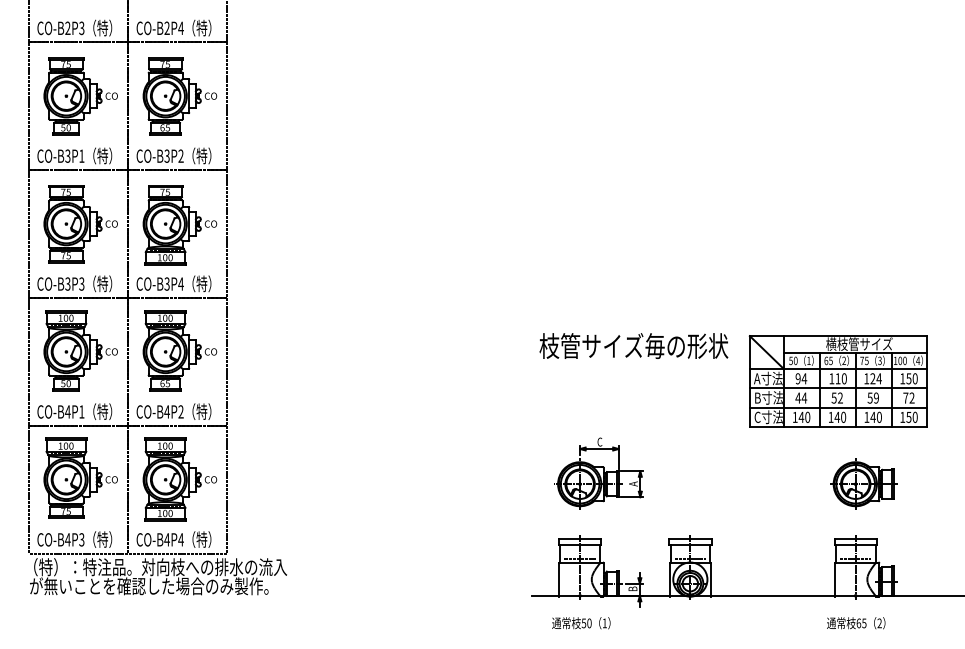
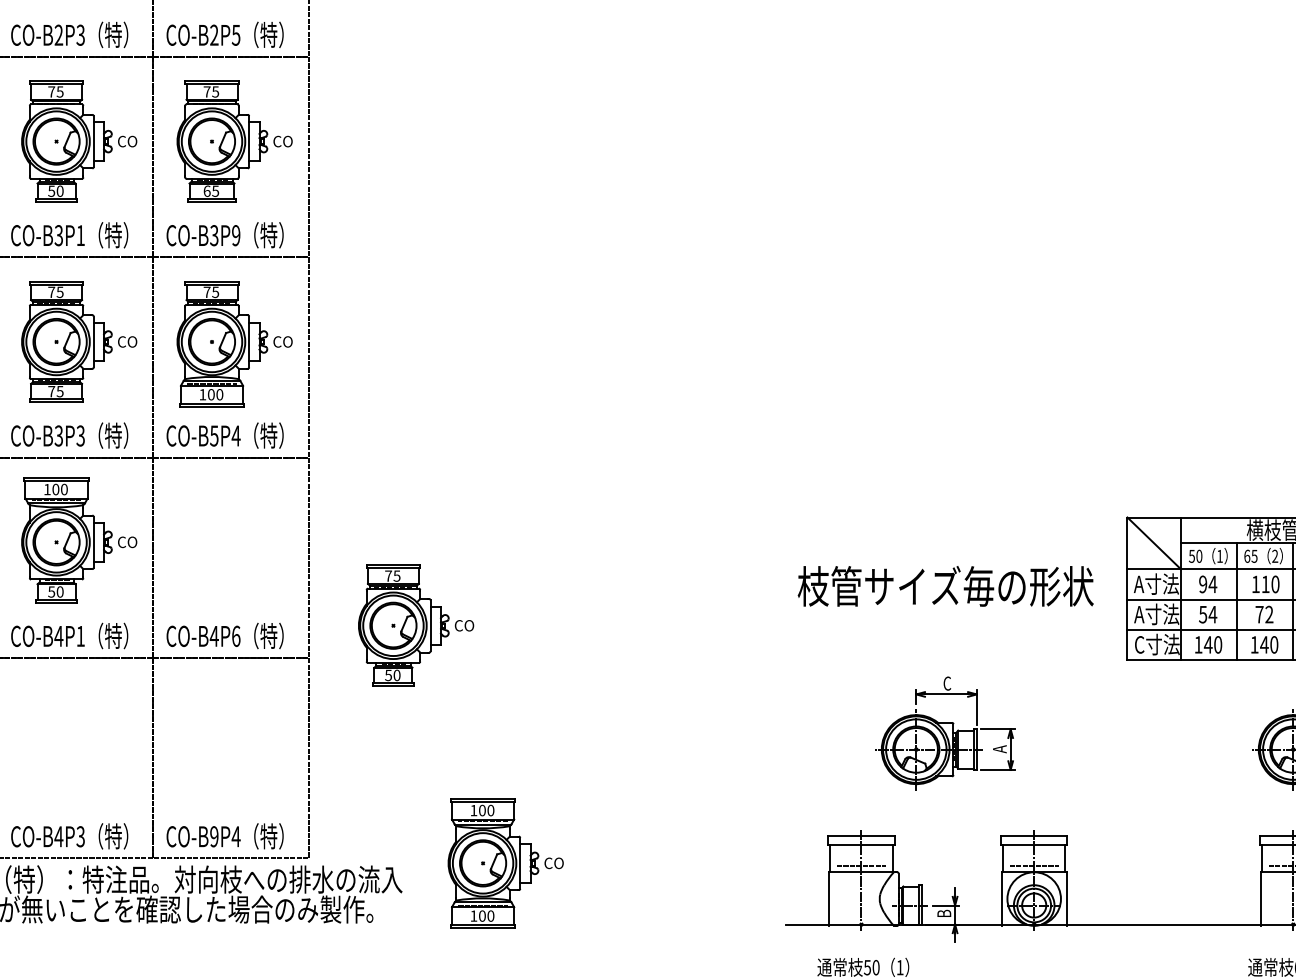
text: (180, 28) -> (235, 35), CO-B2P4 -> CO-B2P5
text: (180, 156) -> (235, 236), CO-B3P2 -> CO-B3P9
text: (166, 283) -> (213, 435), CO-B3P4 -> CO-B5P4
text: (633, 345) -> (945, 585), moved
part: (179, 350) -> (233, 540), removed
text: (768, 397) -> (1156, 613), B寸法 -> A寸法
text: (797, 397) -> (1202, 613), 44 -> 54
text: (833, 397) -> (1258, 613), 52 -> 72
part: (295, 405) -> (415, 626), added
text: (180, 411) -> (235, 635), CO-B4P2 -> CO-B4P6
part: (598, 473) -> (945, 732), moved
part: (80, 477) -> (78, 739), removed
part: (179, 479) -> (504, 862), moved
text: (166, 539) -> (213, 836), CO-B4P4 -> CO-B9P4

